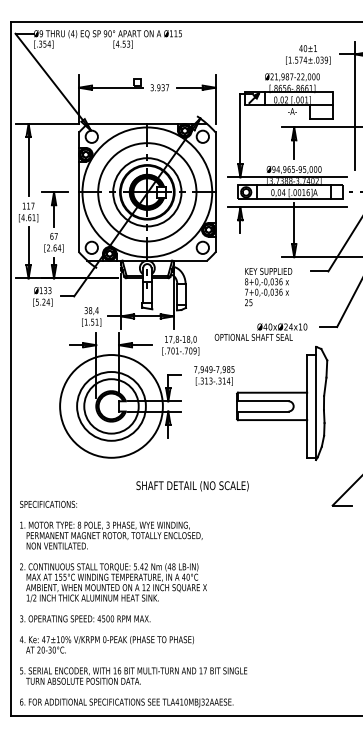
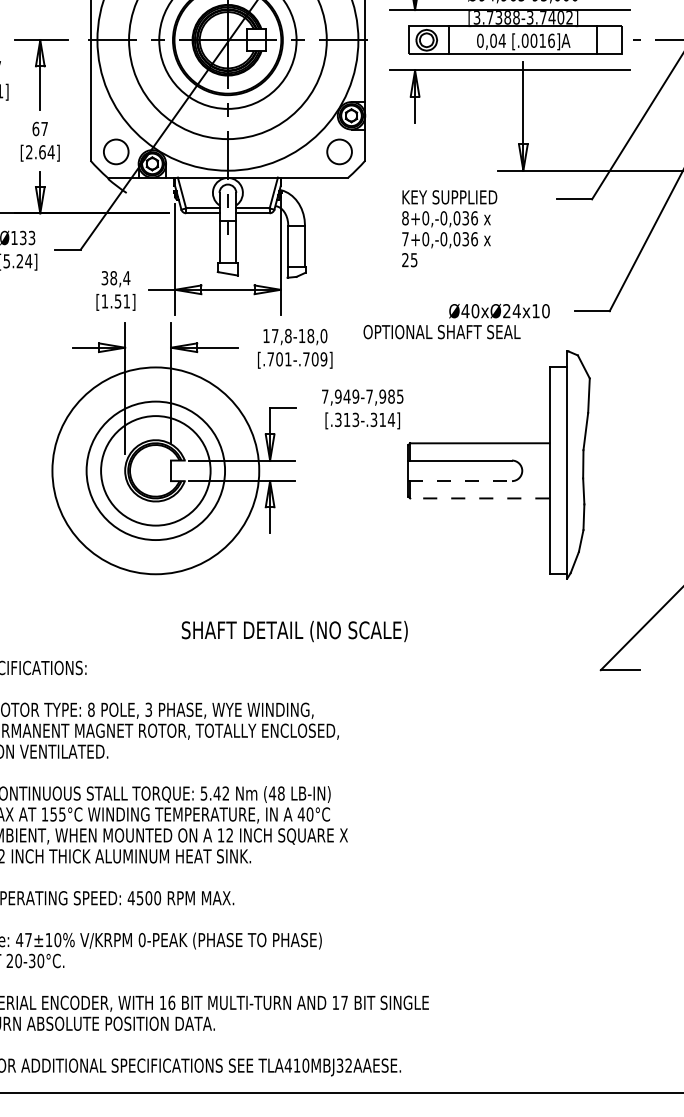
text: (268, 287) -> (449, 229), moved
line: (262, 411) -> (459, 481), solid -> dashed
line: (272, 420) -> (479, 499), solid -> dashed
text: (192, 486) -> (294, 631), moved

